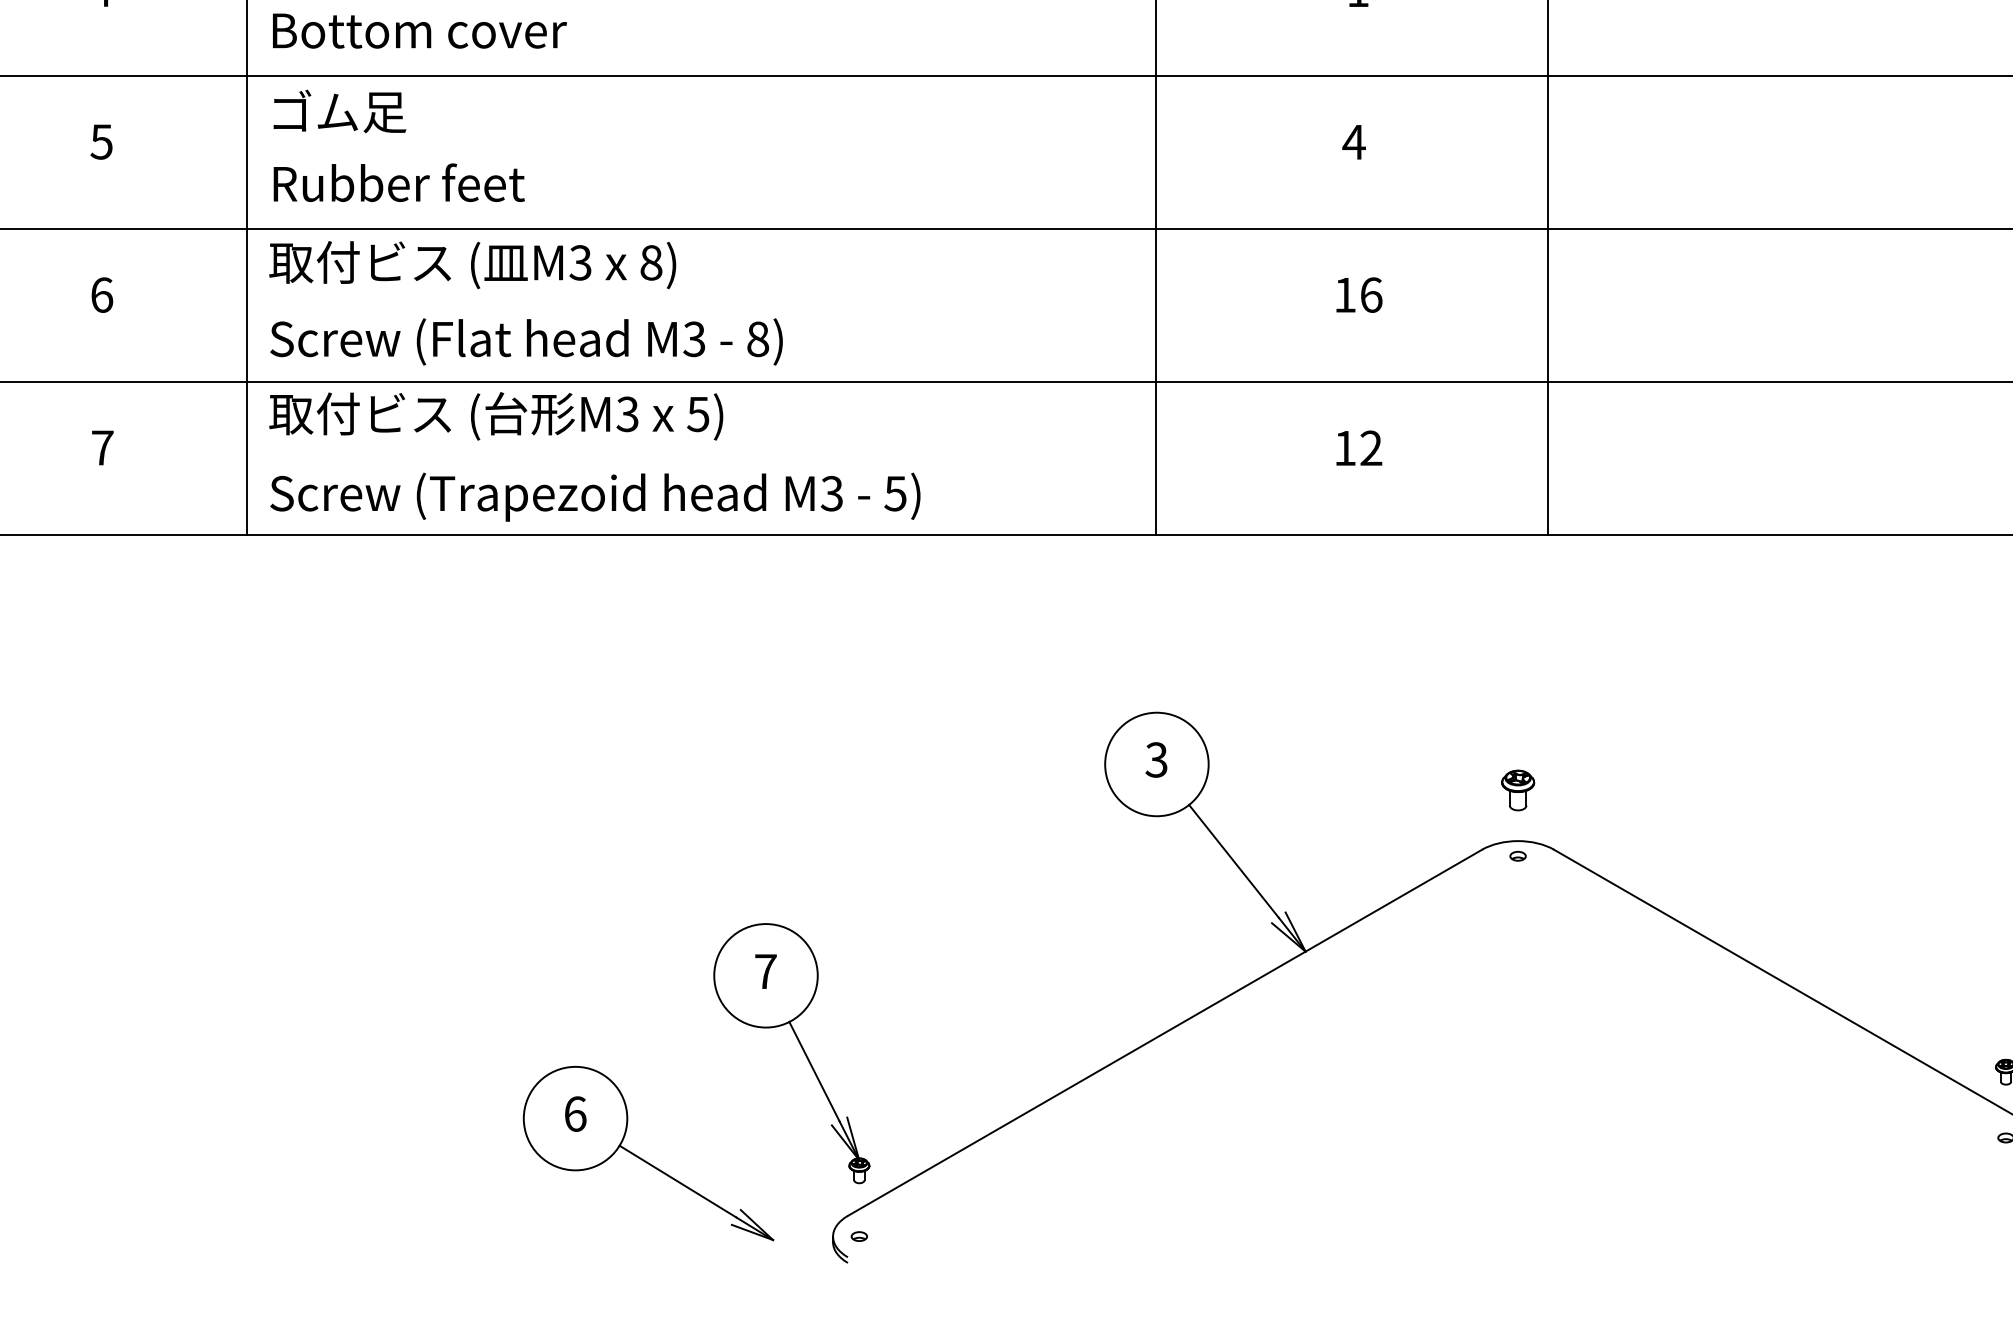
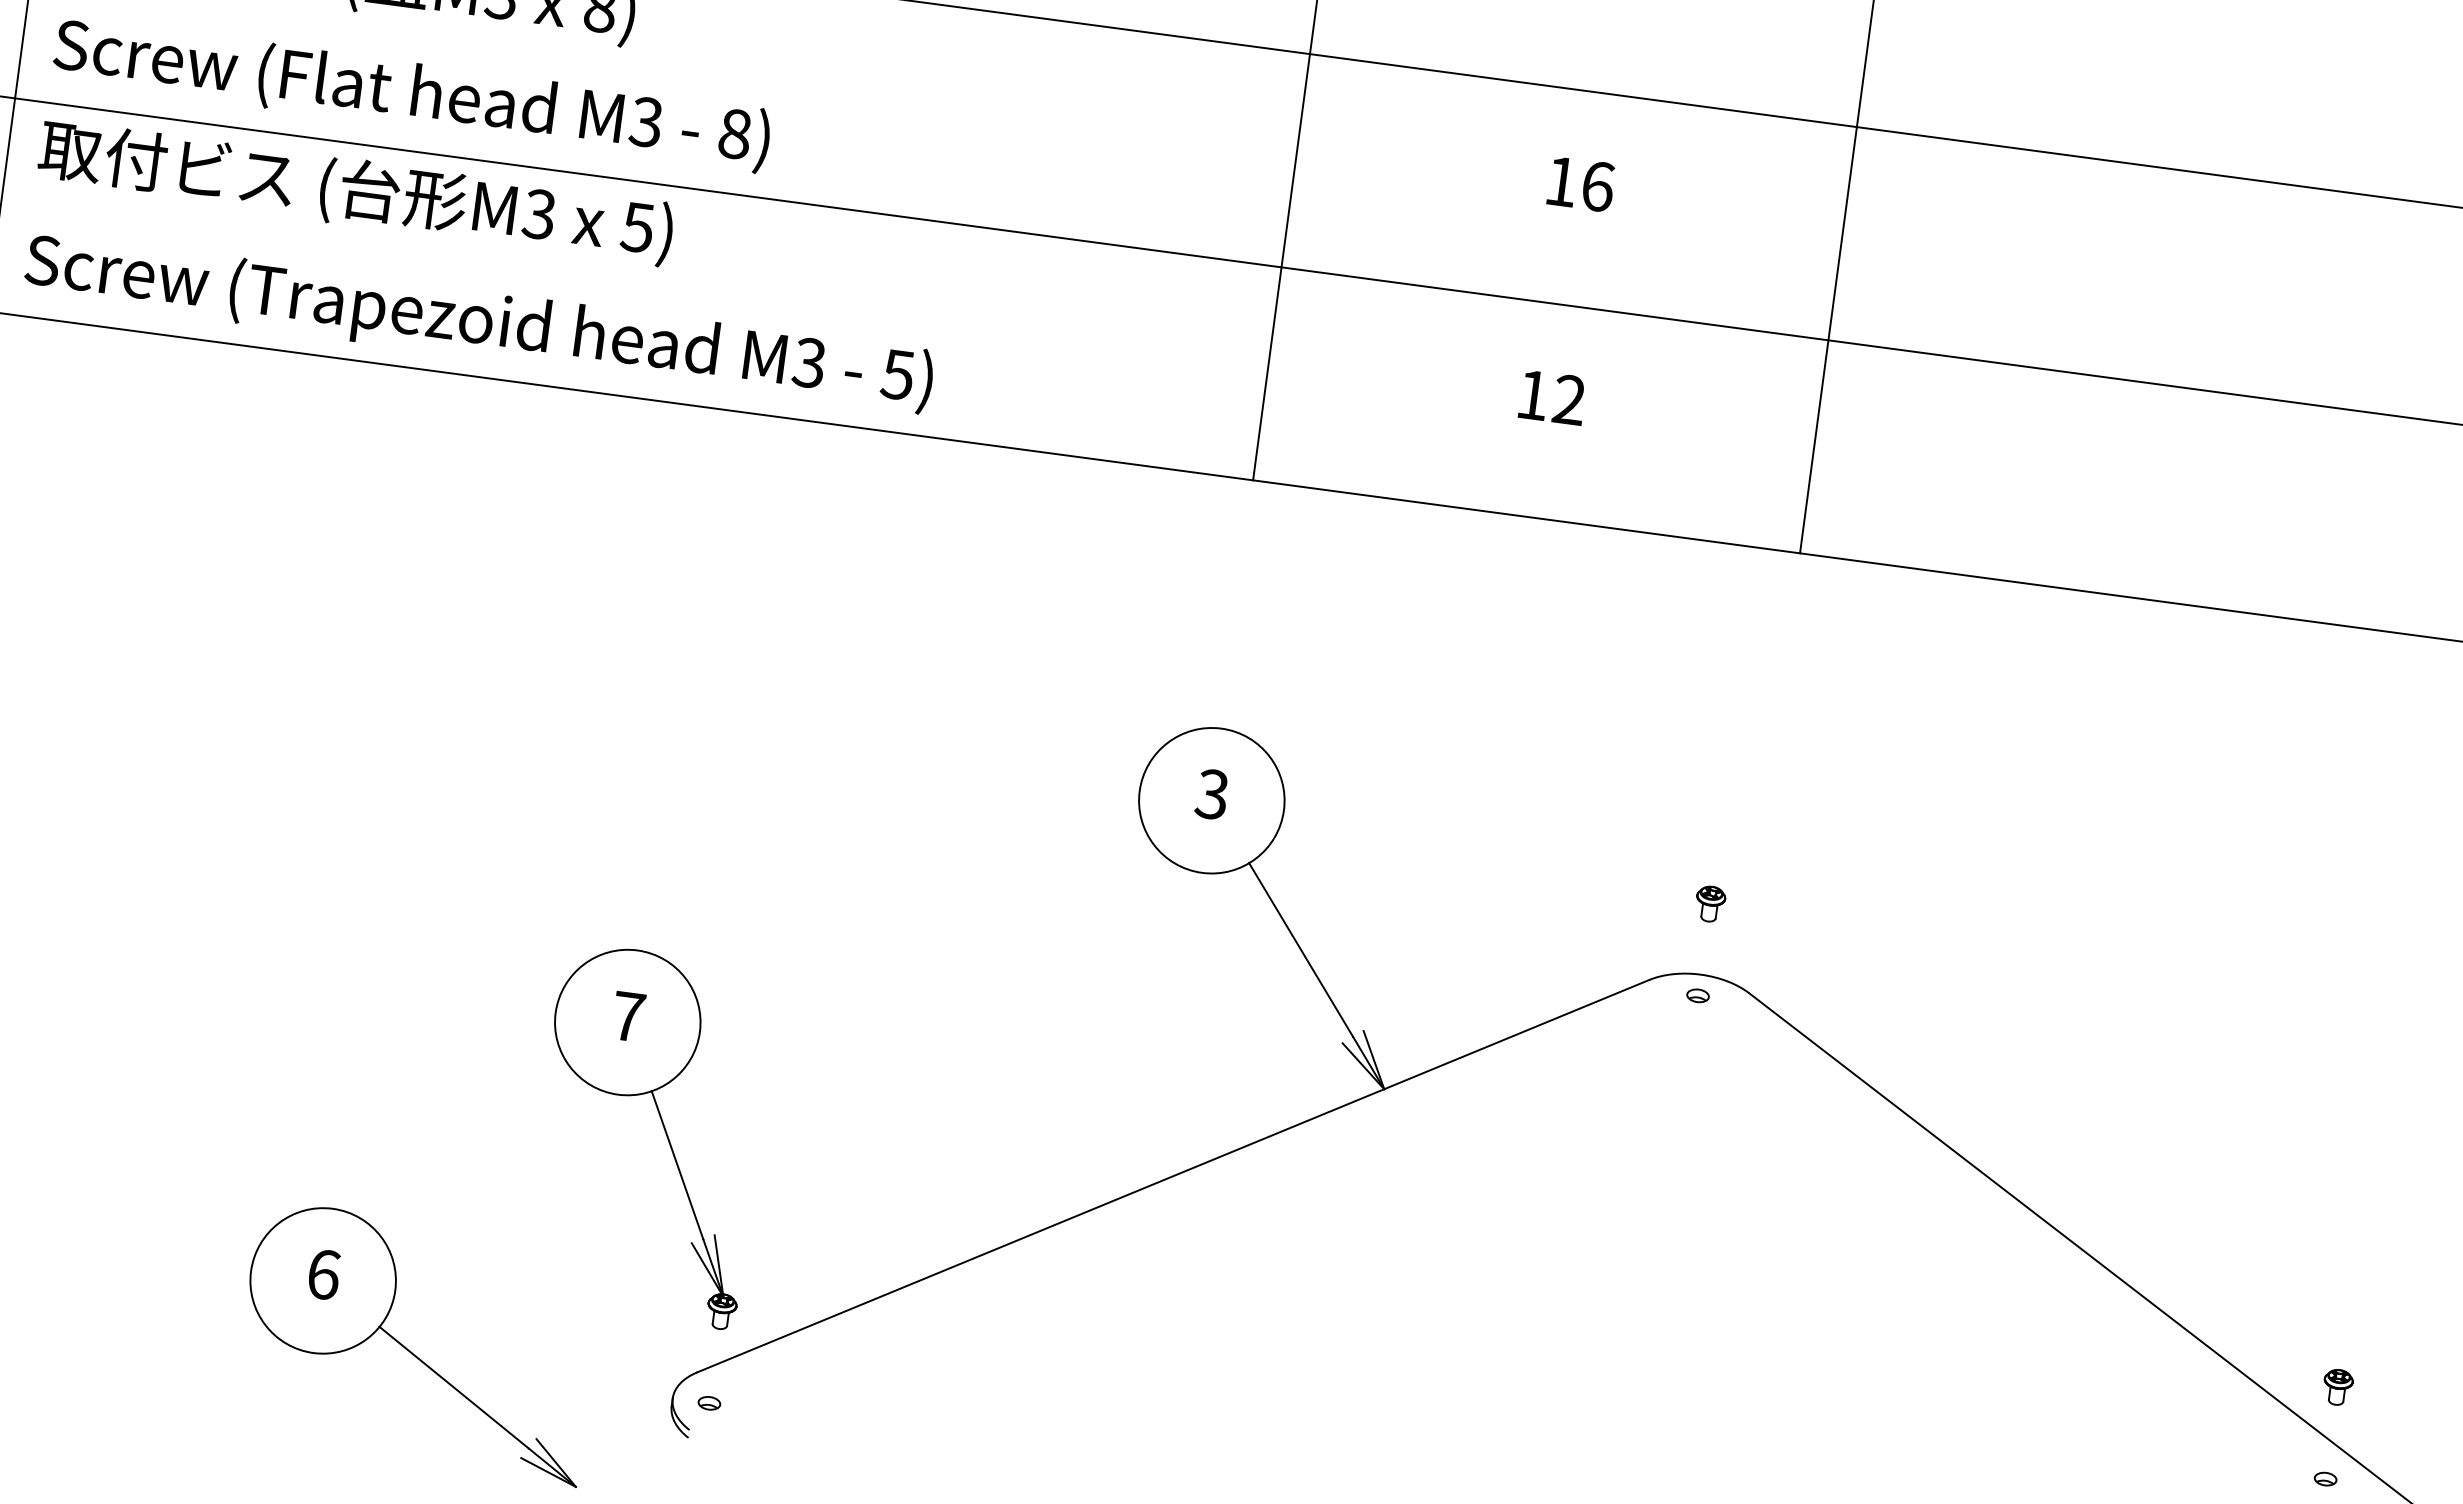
part: (1517, 790) -> (1709, 904), size x0.62
part: (644, 1159) -> (411, 1350), moved

